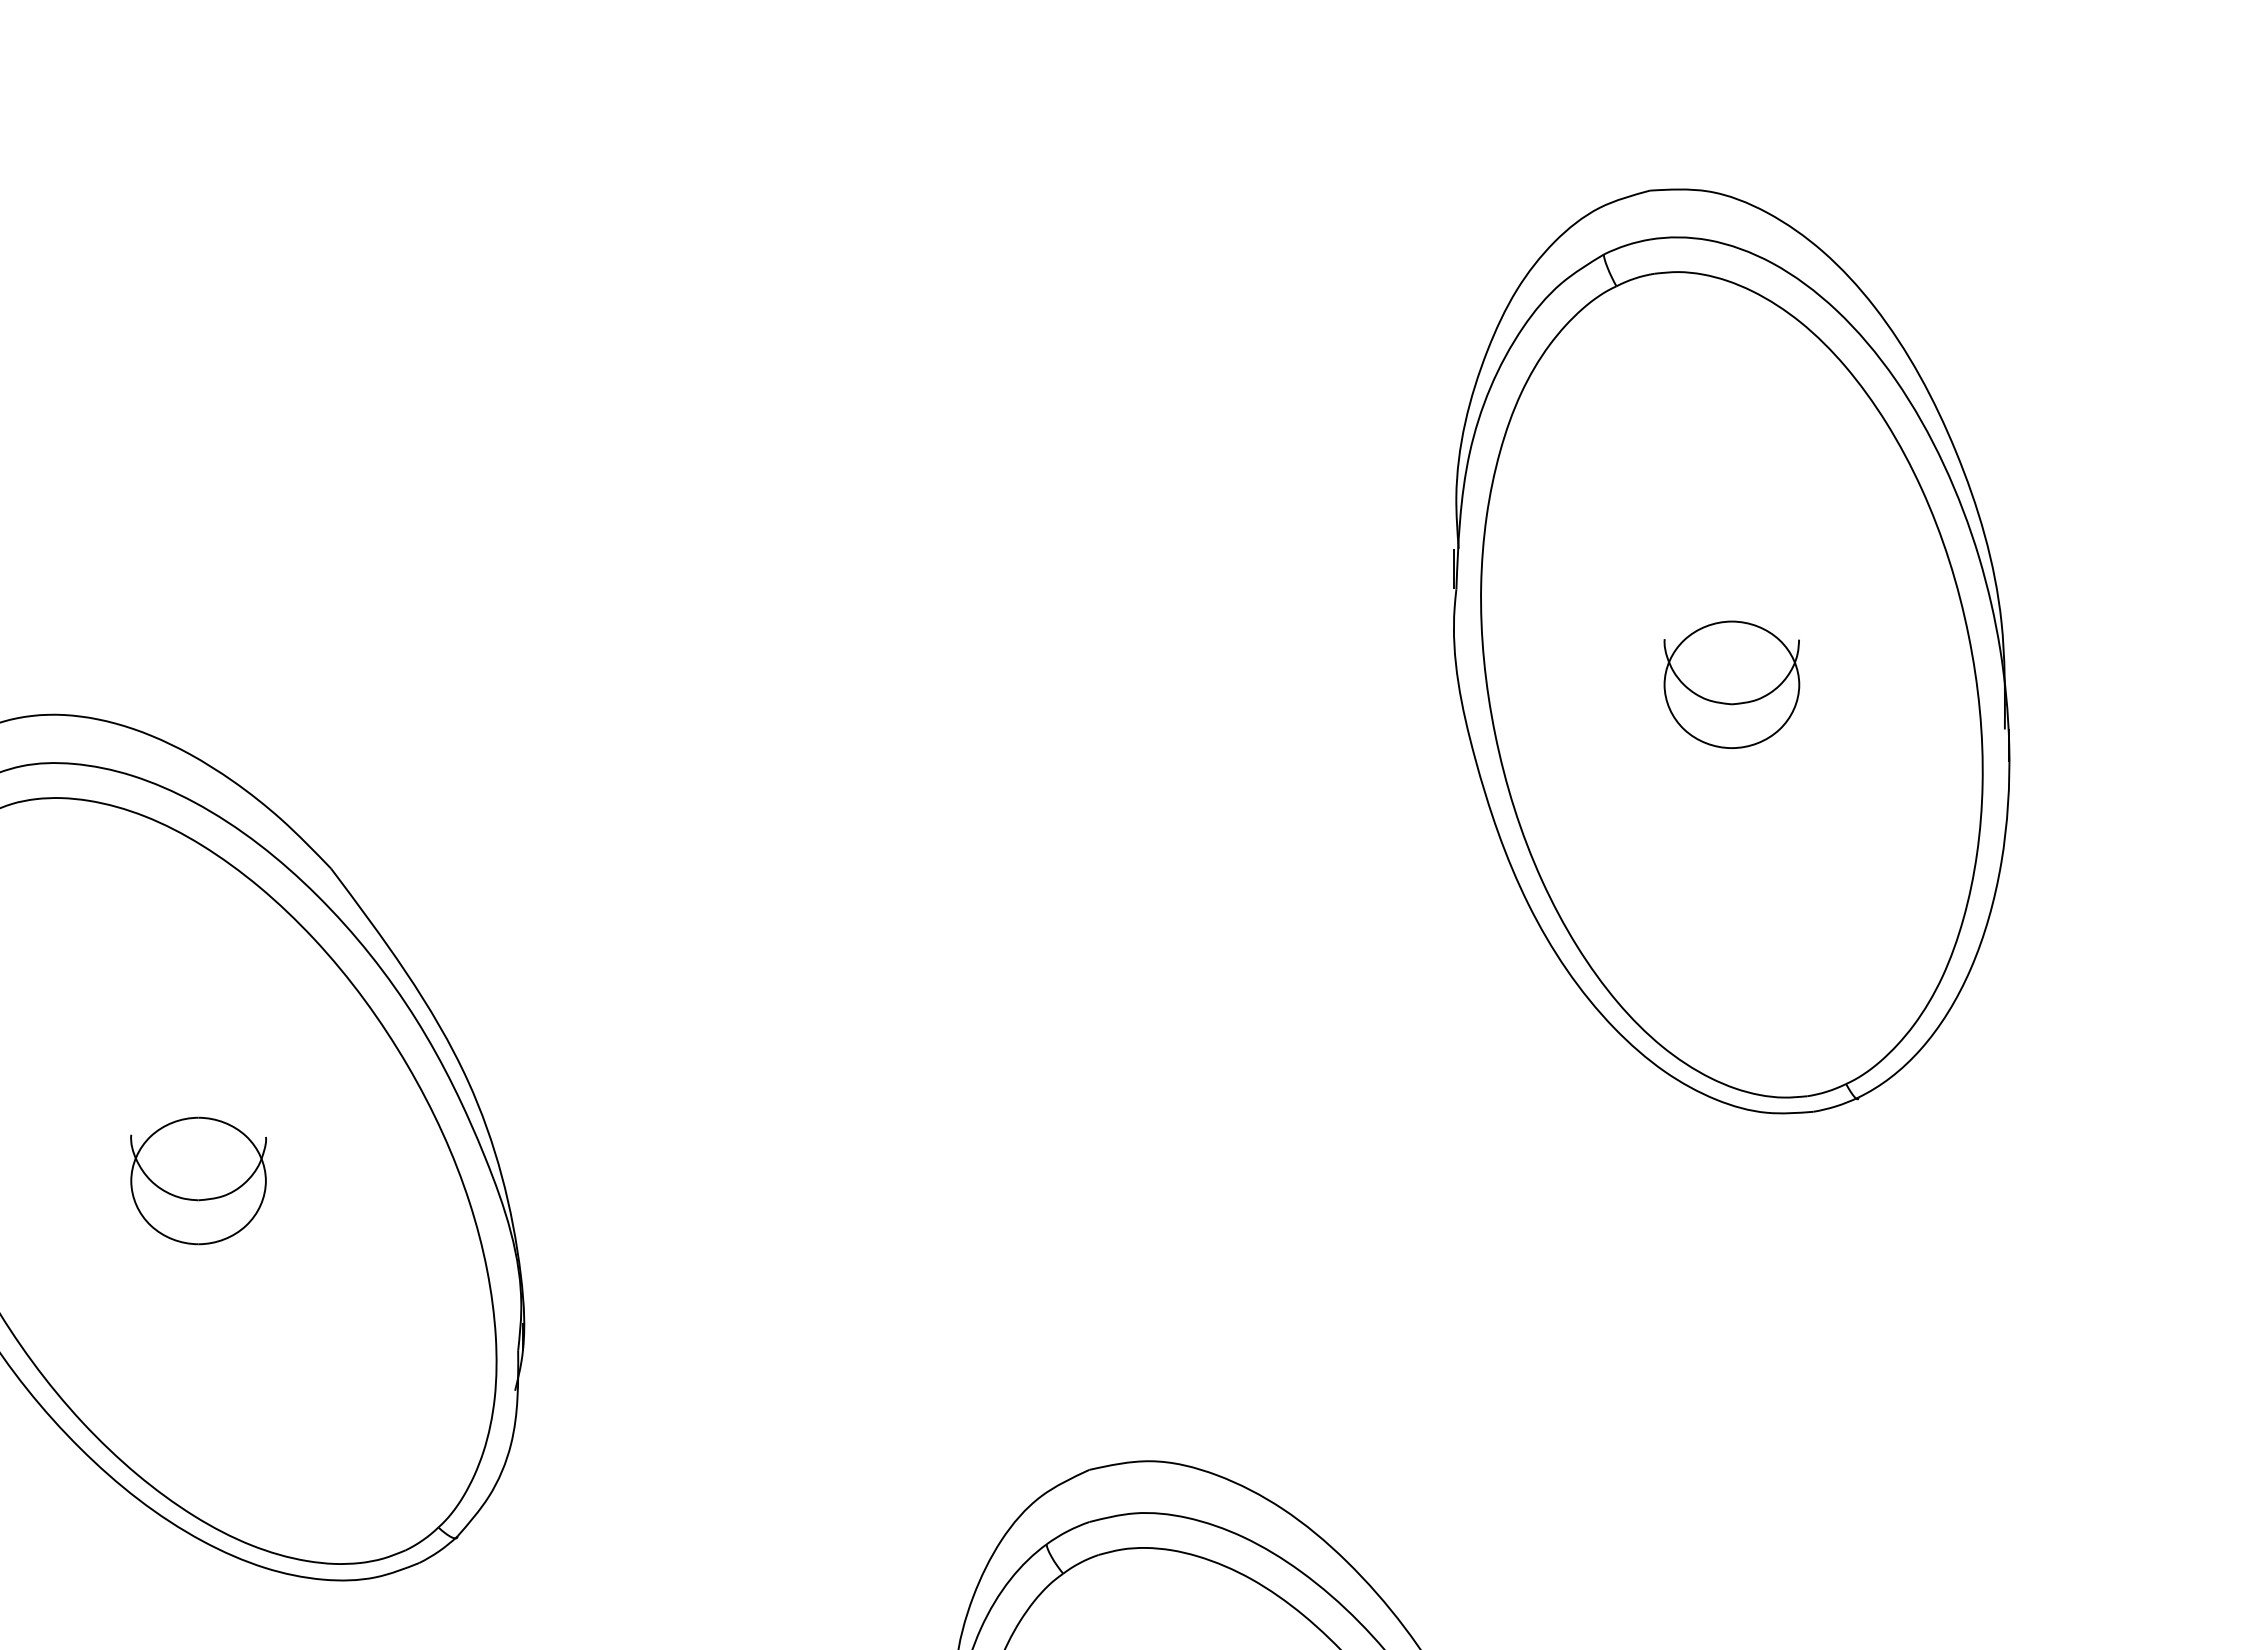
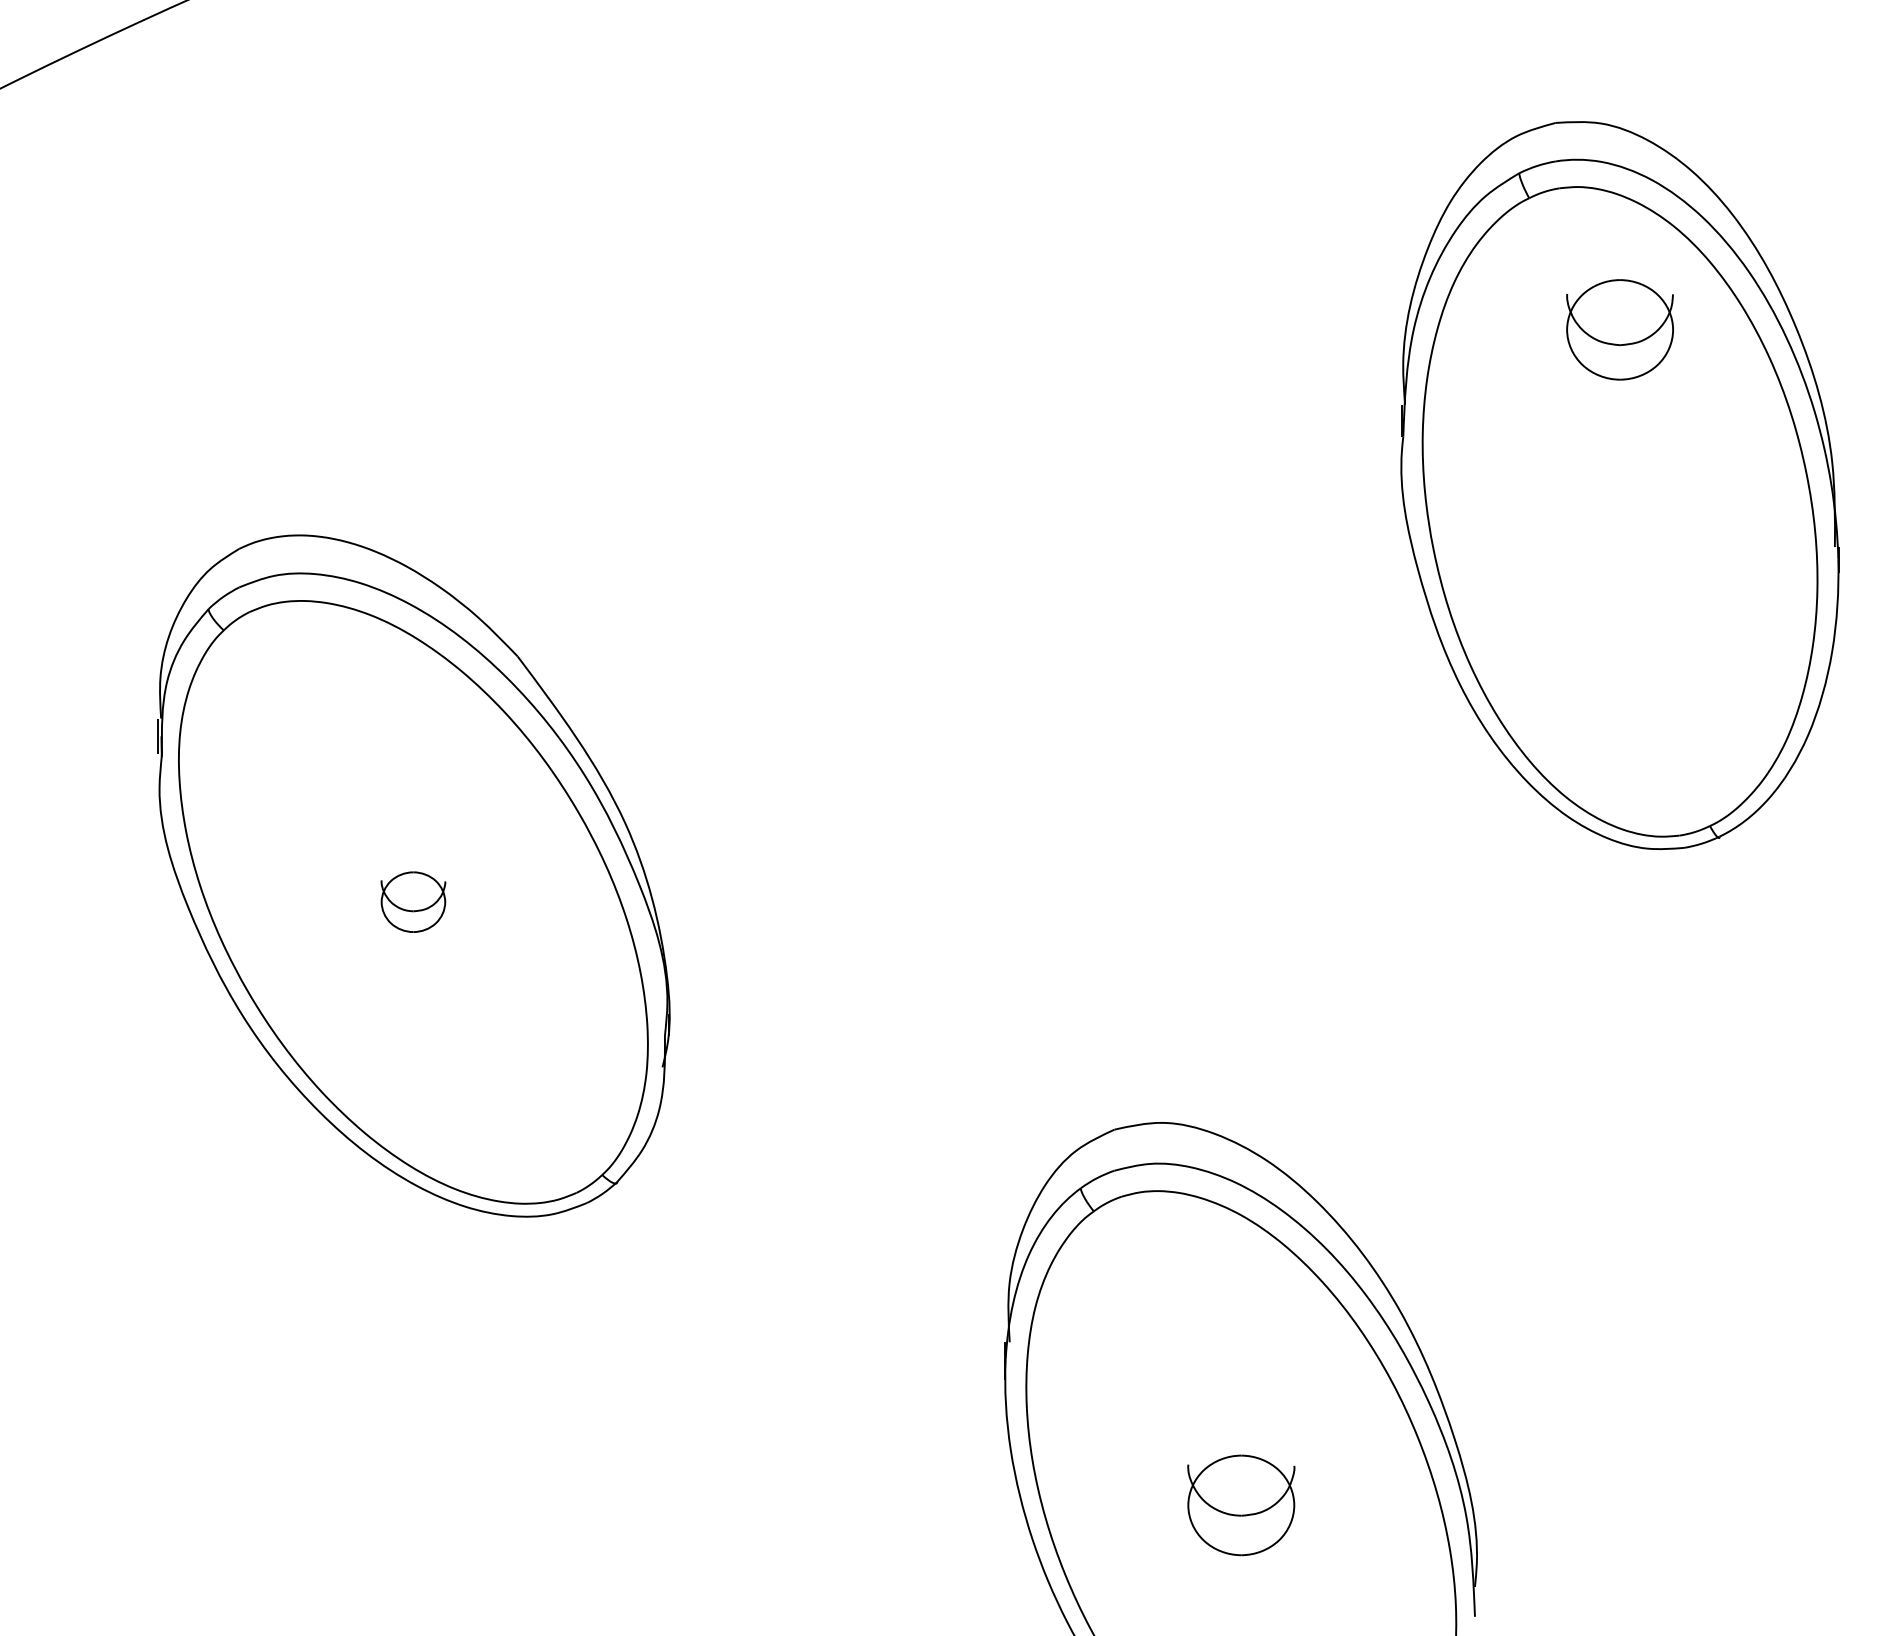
part: (1731, 684) -> (1619, 329), moved
part: (198, 1179) -> (413, 901), size x0.6

